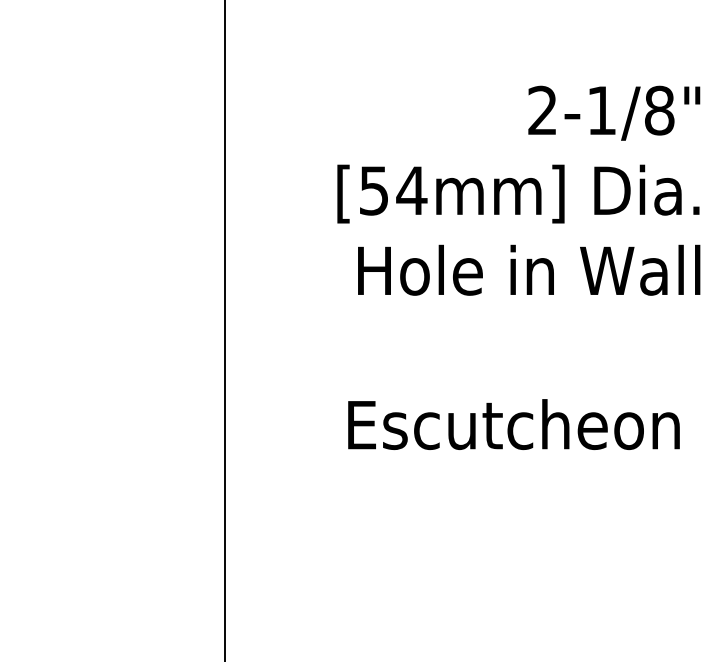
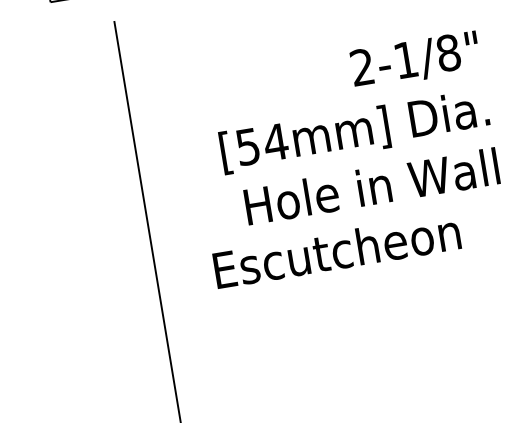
text: (513, 424) -> (336, 250), moved

